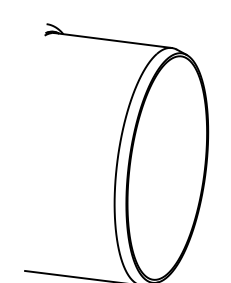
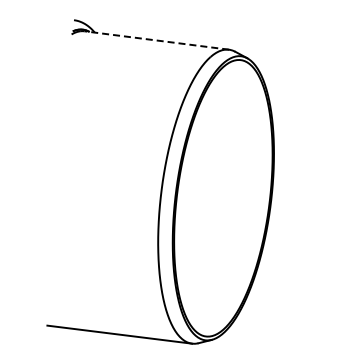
line: (113, 40) -> (156, 40), solid -> dashed

